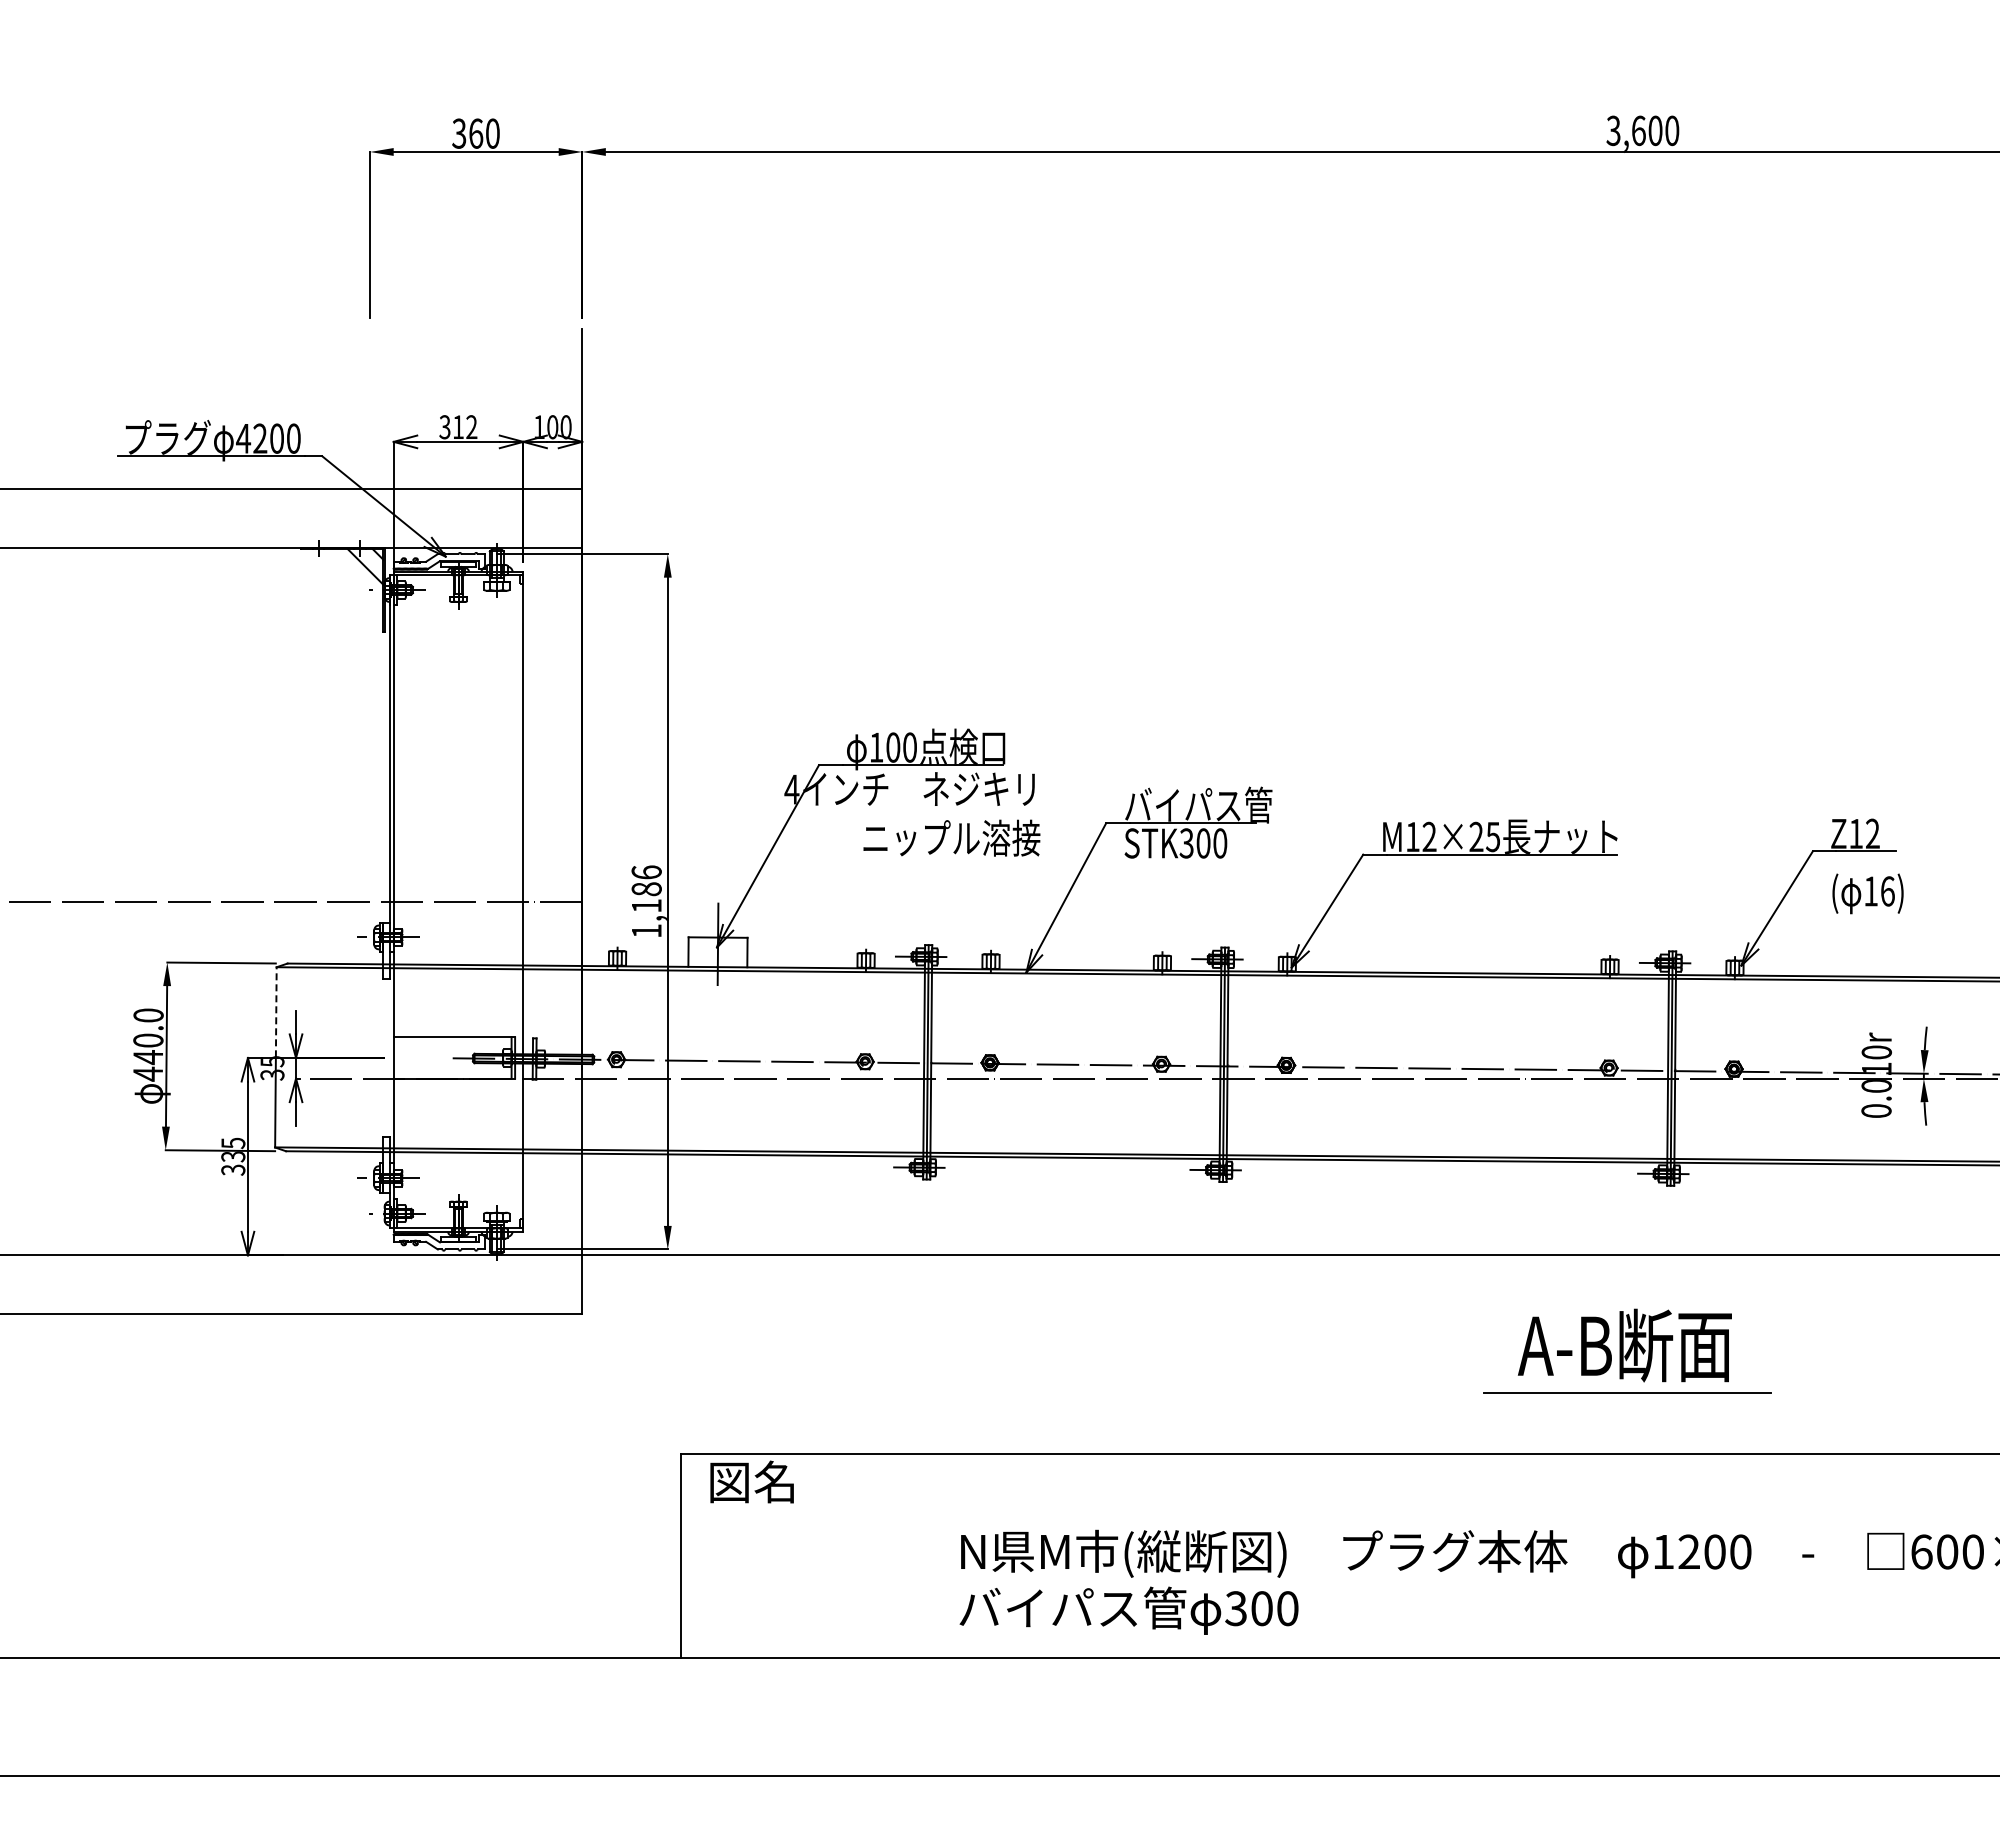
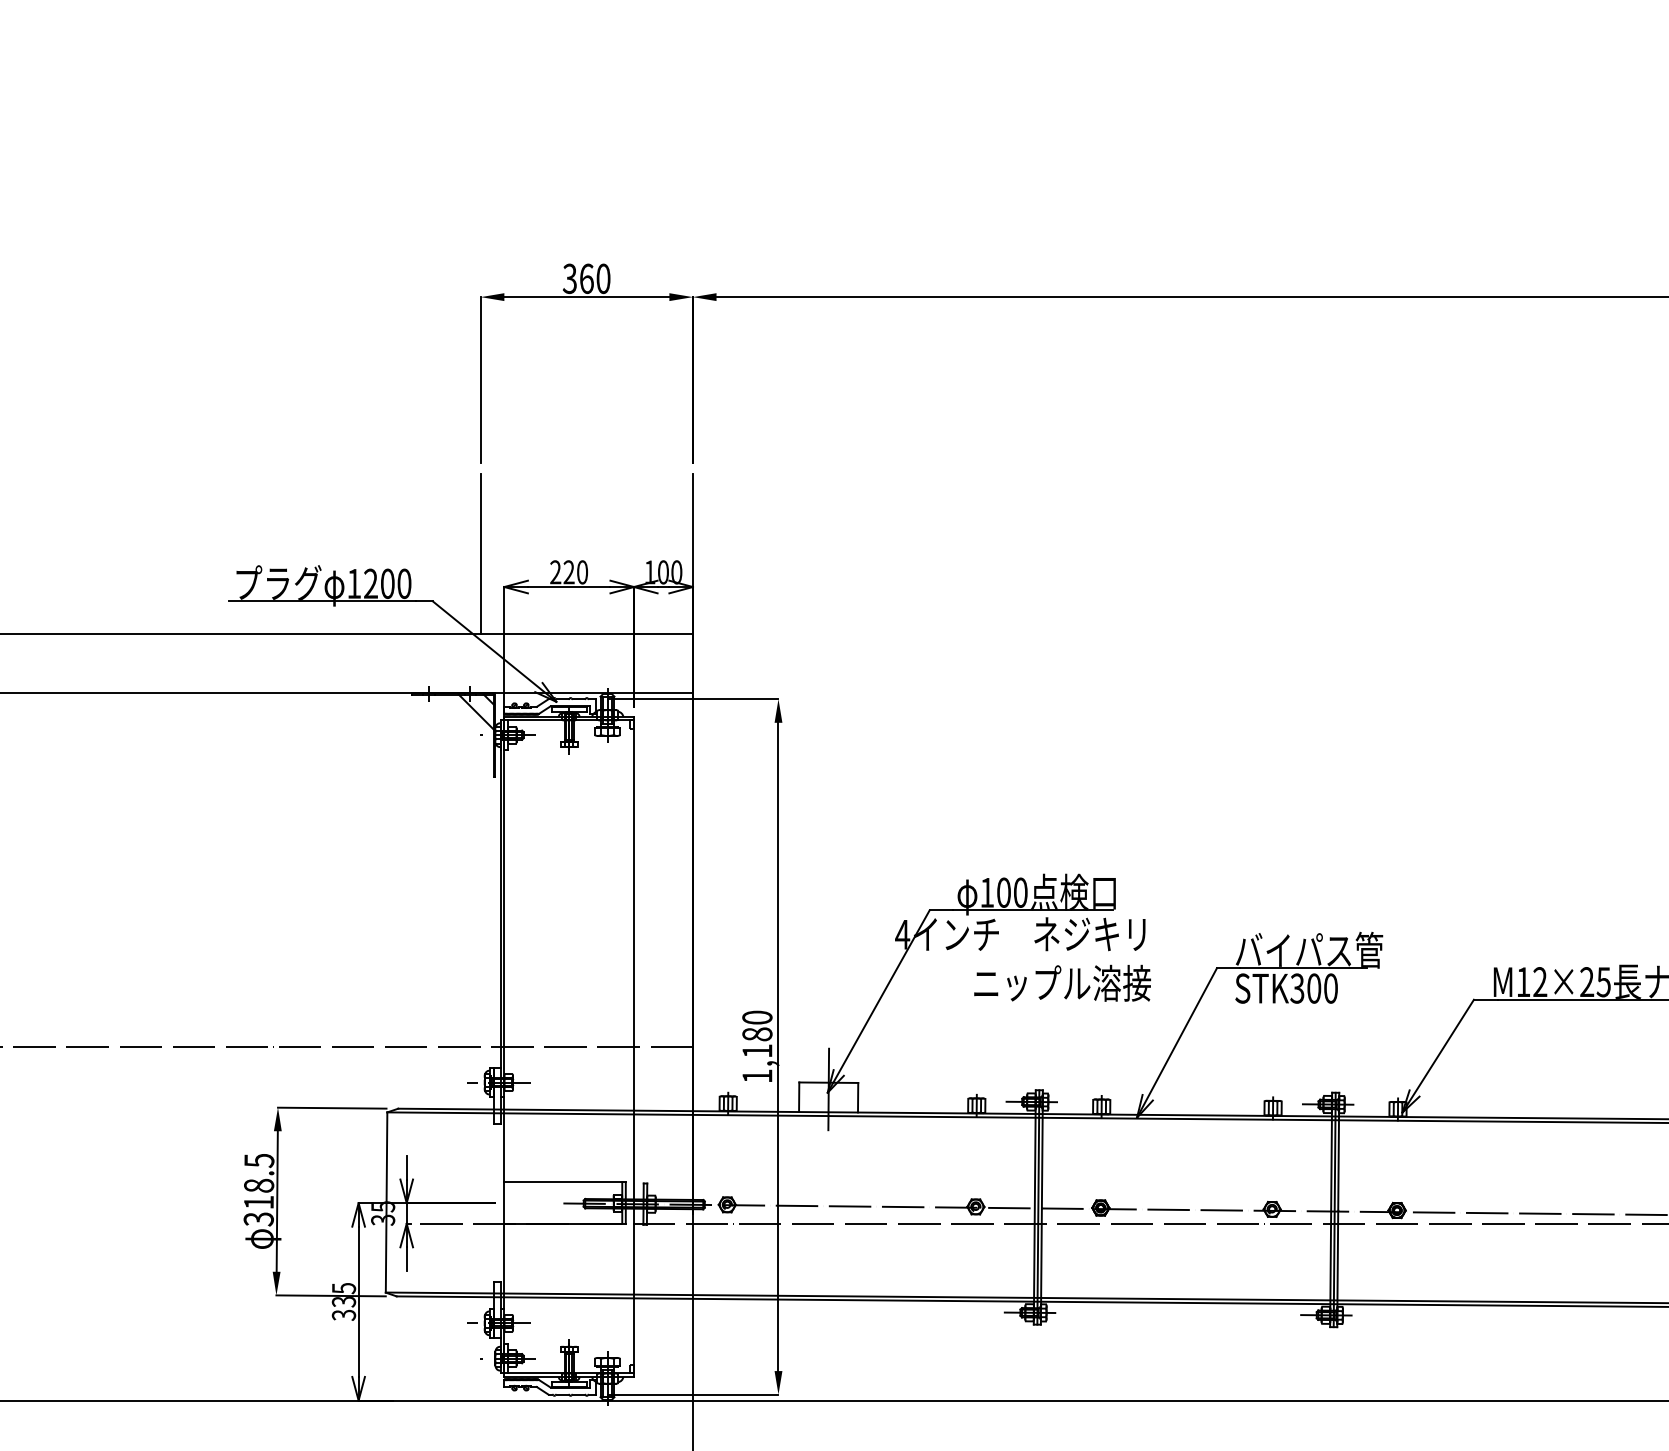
line: (370, 409) -> (481, 554), added
text: (458, 427) -> (569, 572), 312 -> 220
text: (243, 438) -> (354, 583), 4200 -> 1200
text: (646, 872) -> (757, 1017), 1,186 -> 1,180
line: (276, 1011) -> (387, 1156), dashed -> solid
text: (148, 1044) -> (259, 1189), 440.0 -> 318.5

